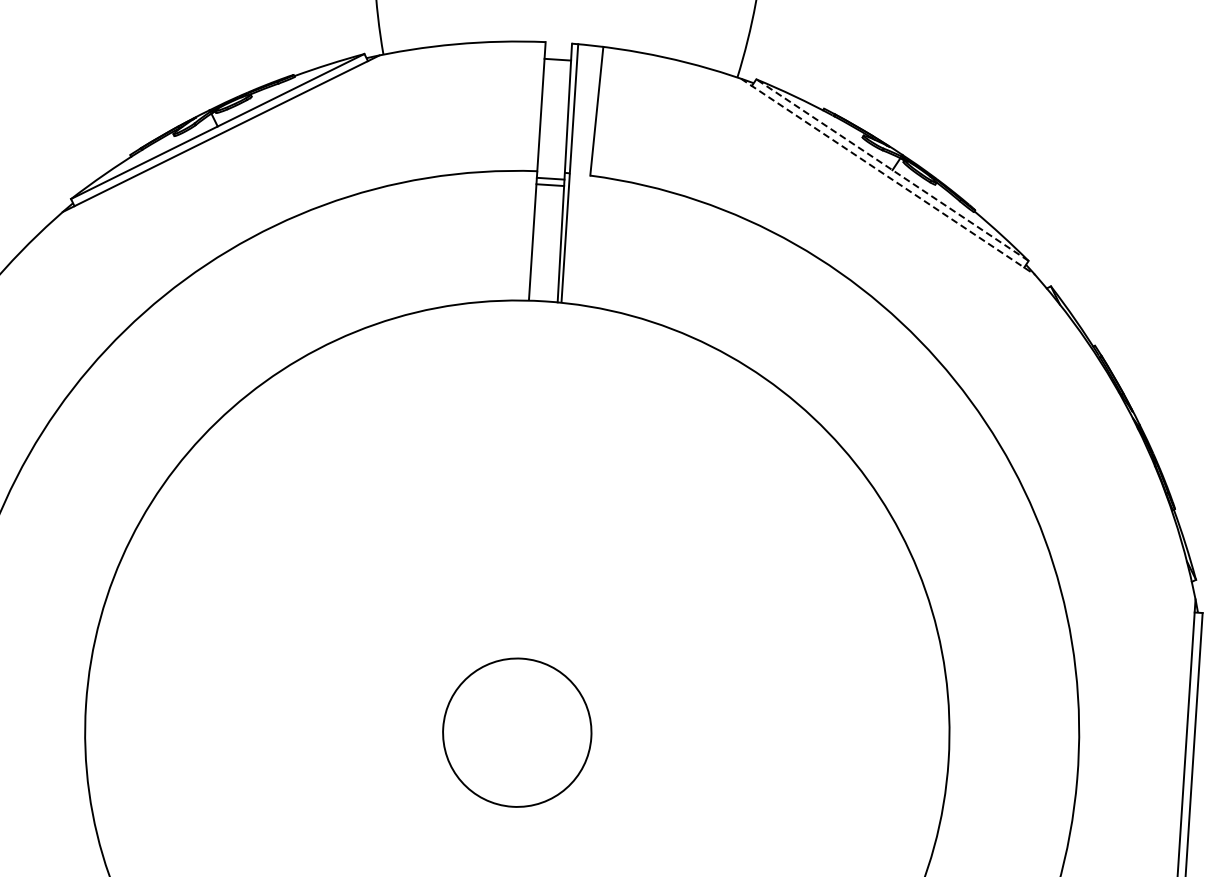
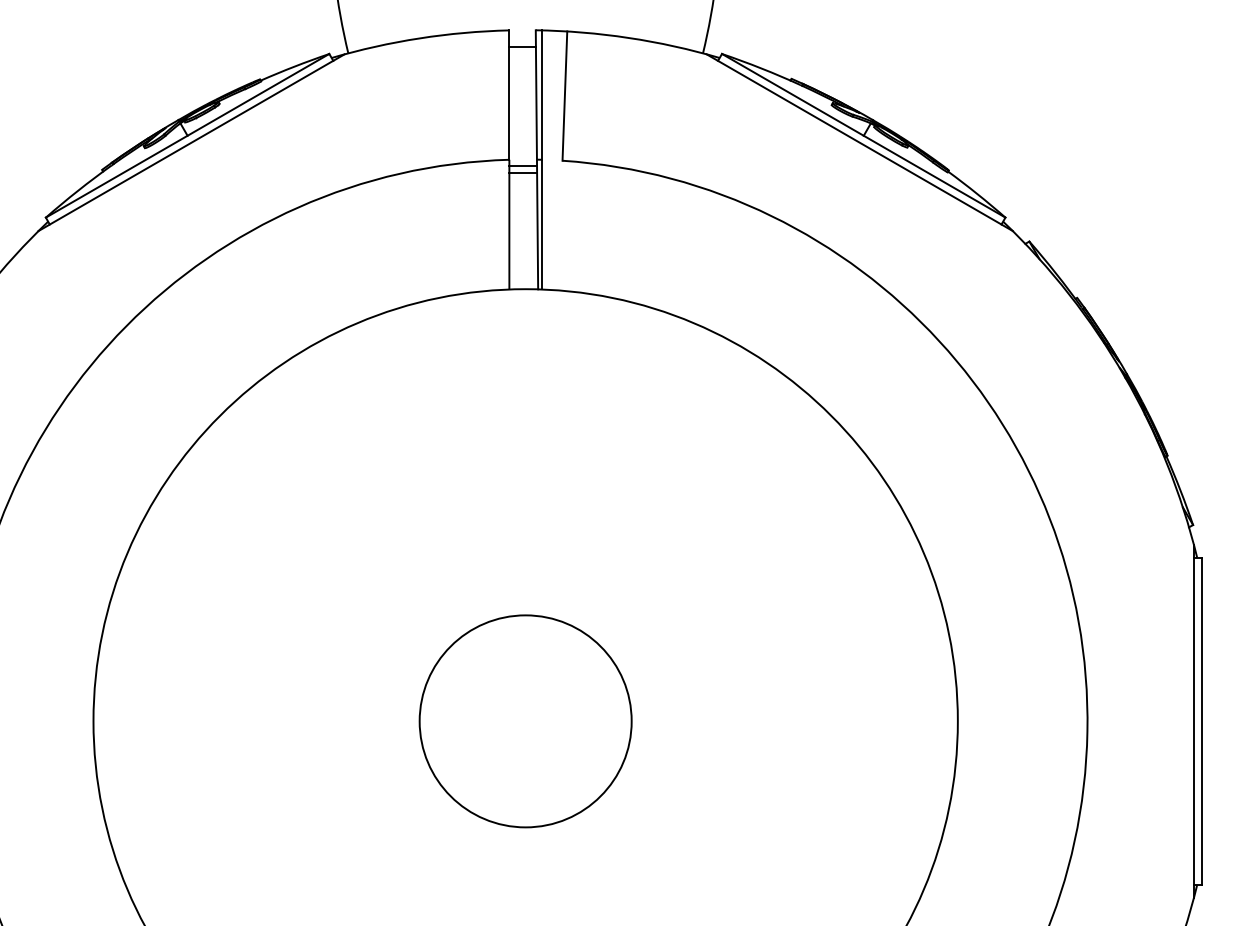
line: (892, 169) -> (863, 135), dashed -> solid
line: (887, 176) -> (859, 142), dashed -> solid
circle: (517, 732) -> (525, 721), size x1.43

